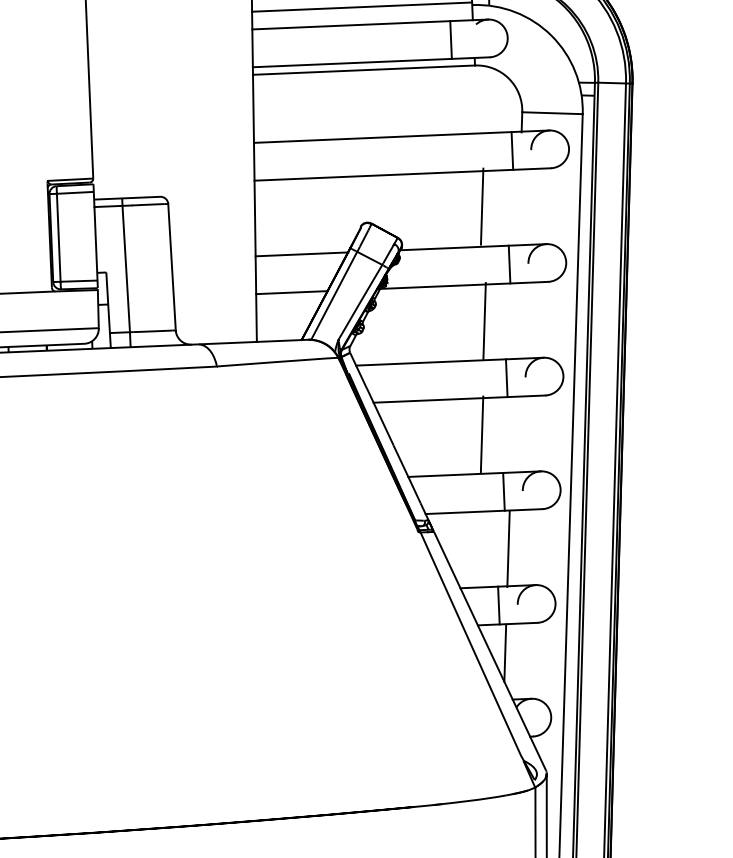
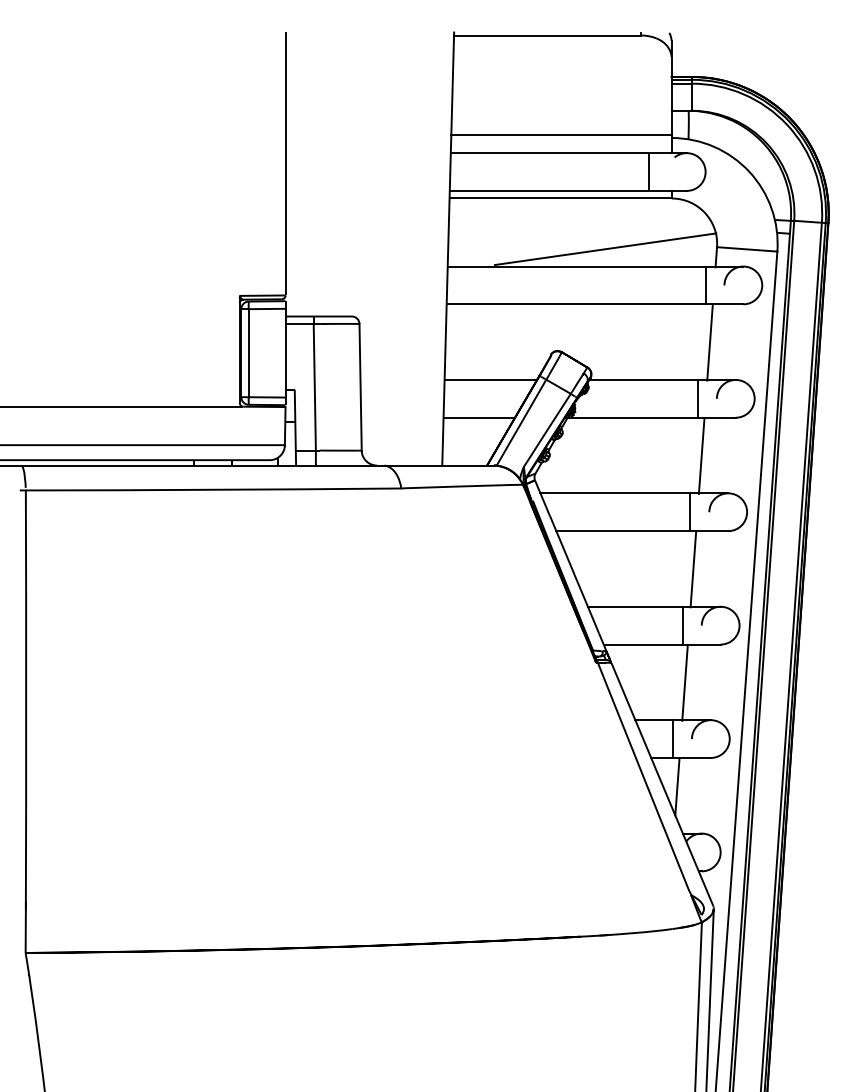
line: (410, 119) -> (605, 249), added
line: (481, 206) -> (709, 342), moved
line: (484, 320) -> (701, 455), moved
line: (482, 434) -> (693, 569), moved

